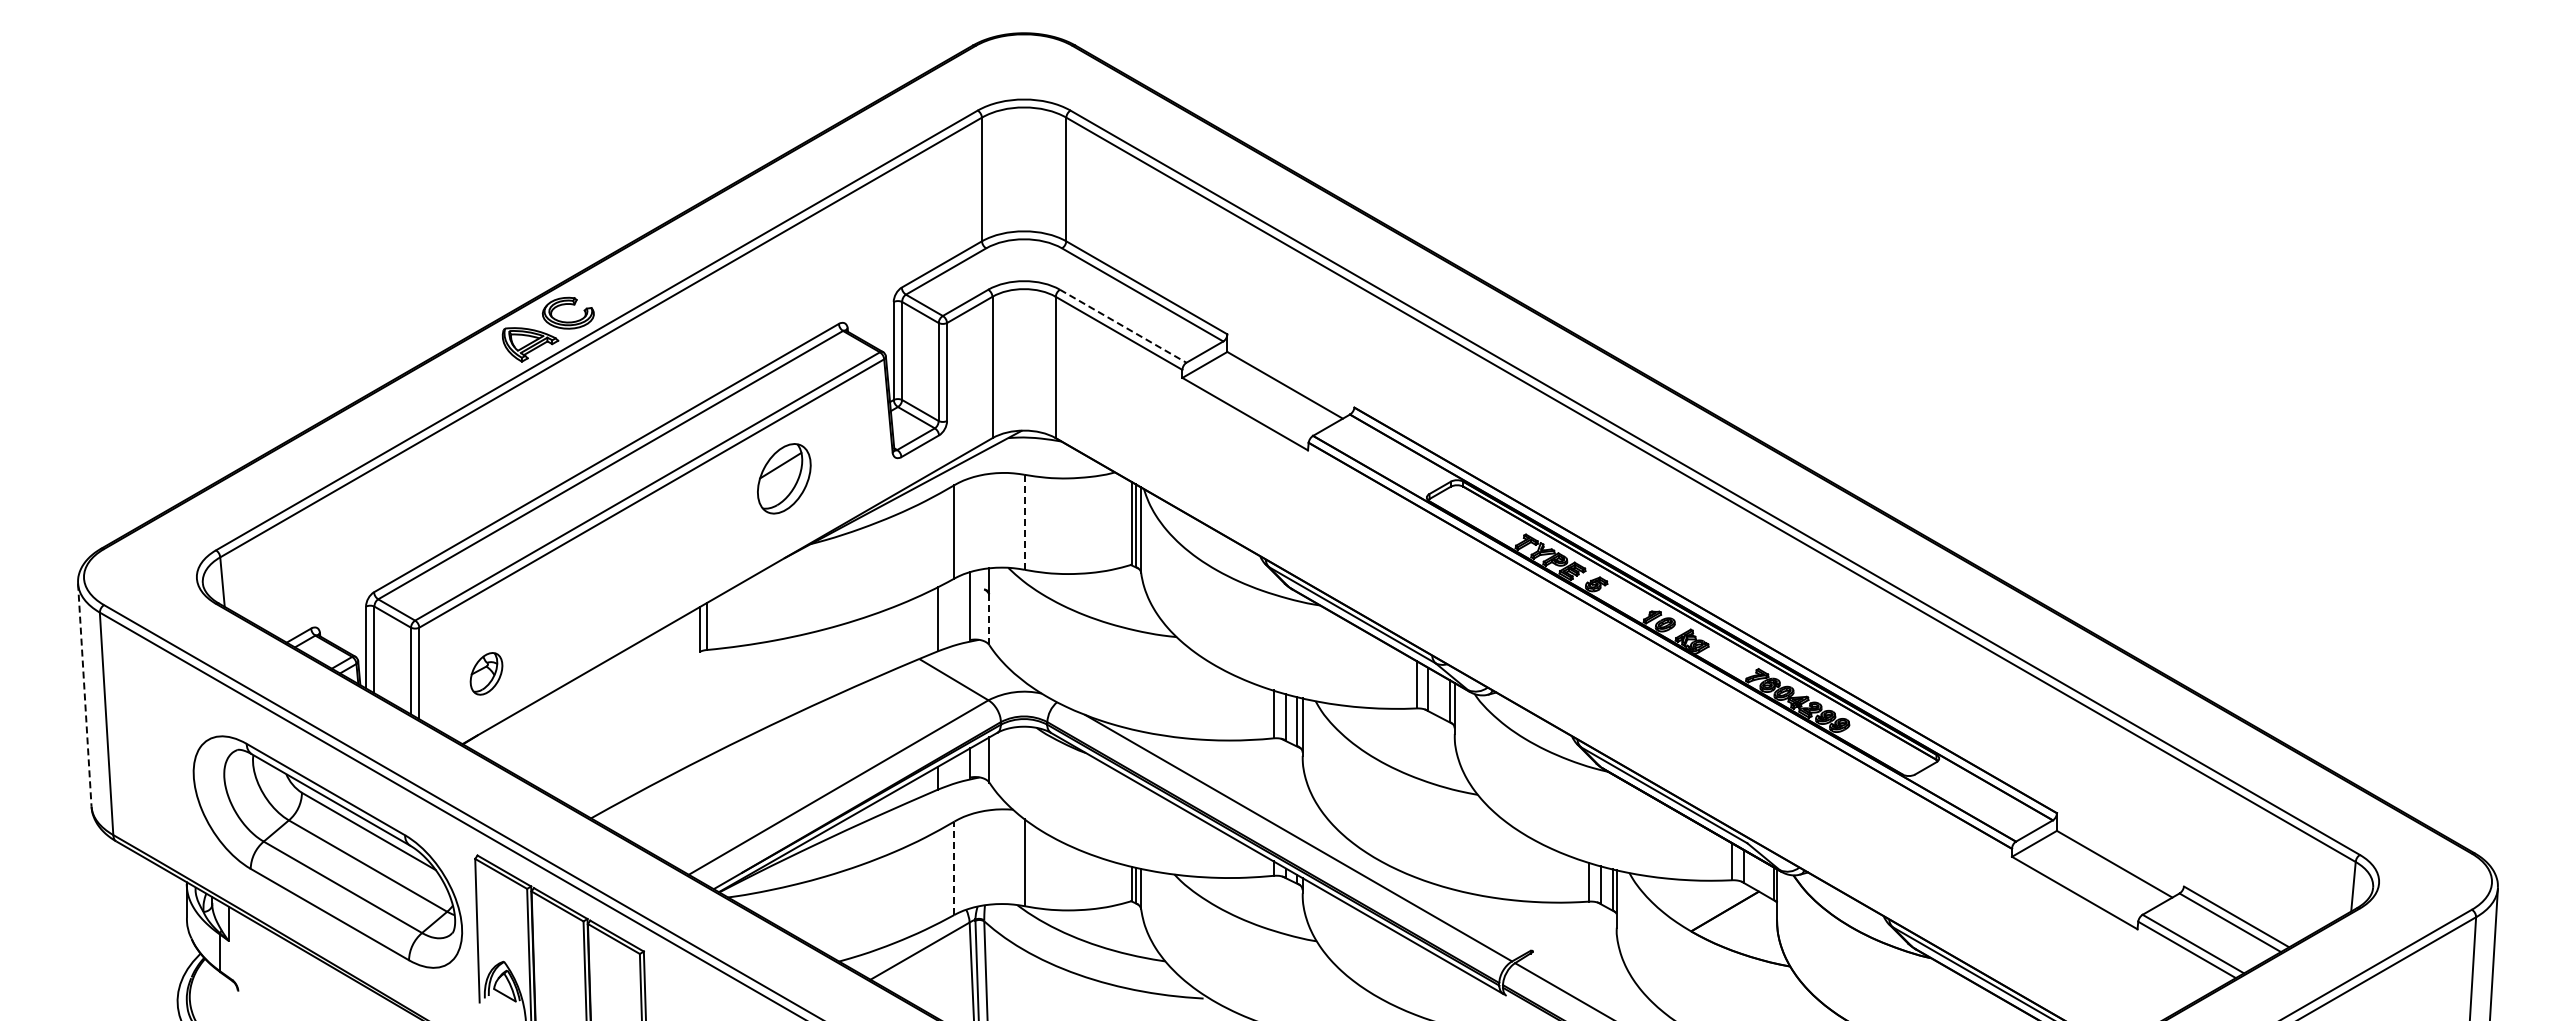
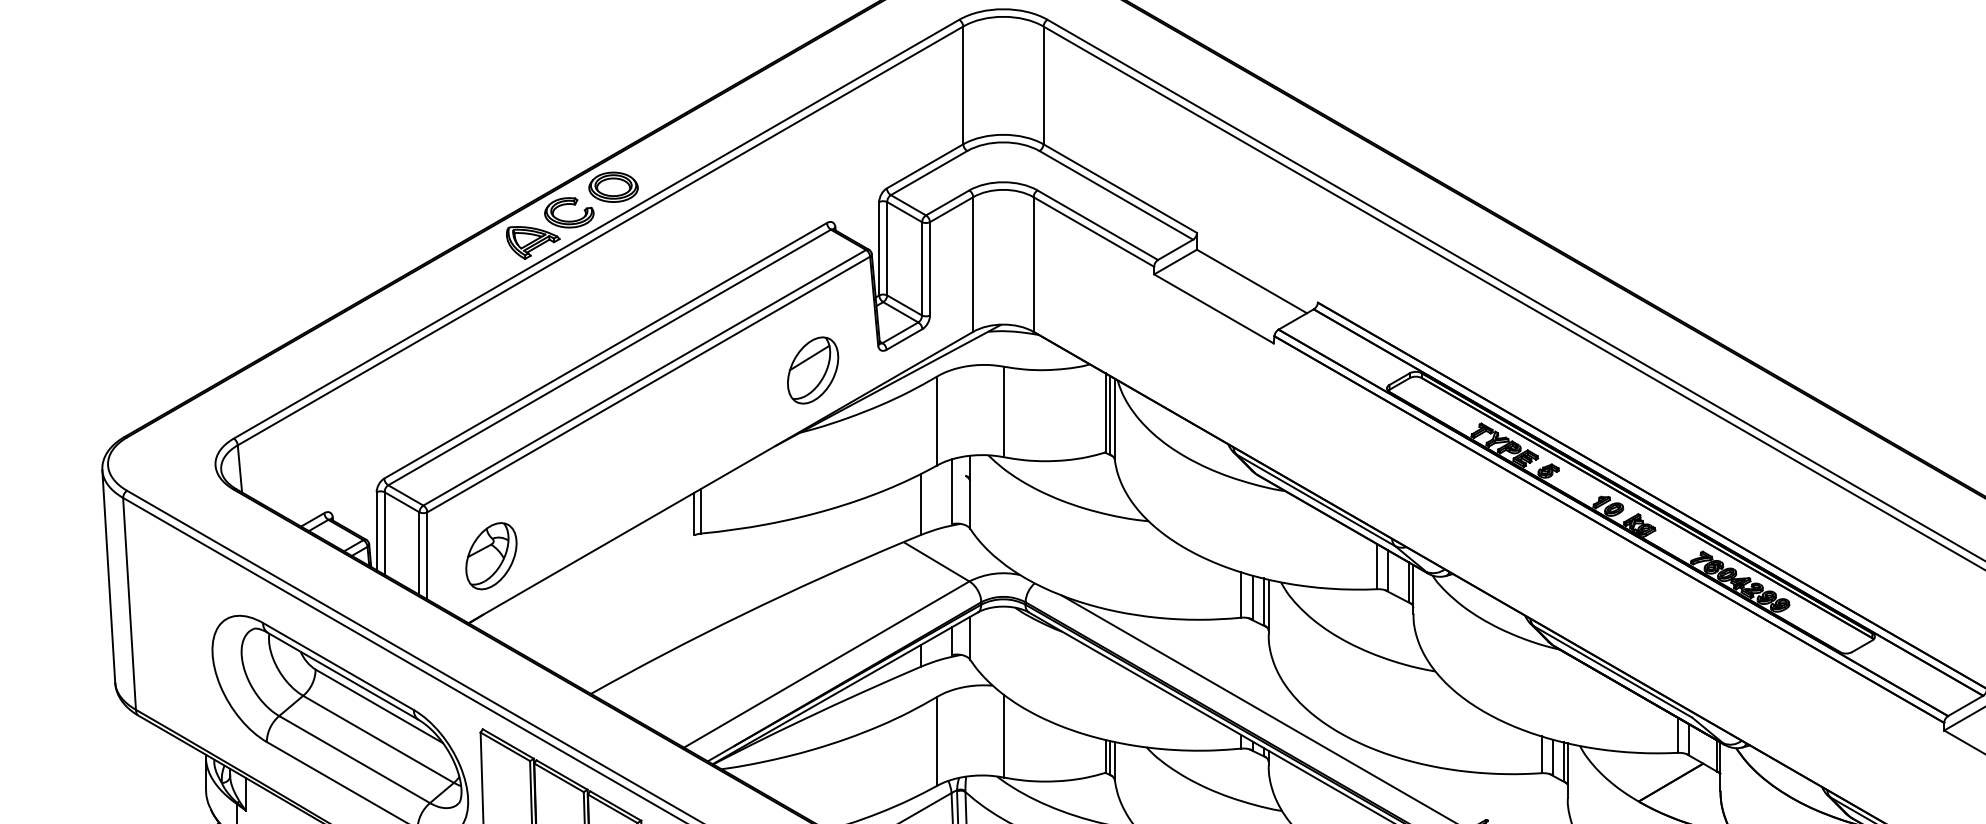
part: (614, 286) -> (613, 187), added
line: (1123, 326) -> (1098, 225), dashed -> solid
part: (784, 478) -> (813, 370), moved
line: (1024, 522) -> (1003, 412), dashed -> solid
line: (989, 620) -> (970, 505), dashed -> solid
part: (486, 673) -> (491, 555), size x1.67
line: (84, 695) -> (108, 576), dashed -> solid
line: (954, 868) -> (937, 741), dashed -> solid

